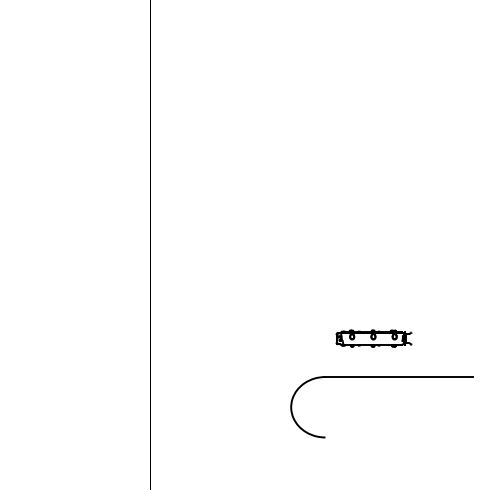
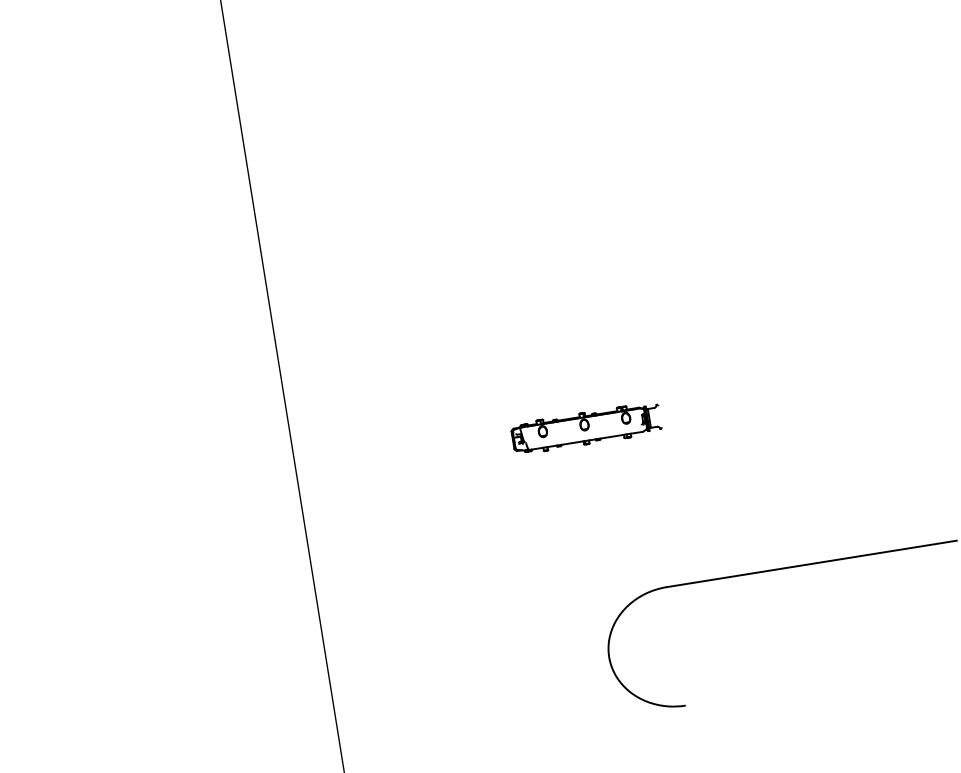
part: (373, 338) -> (585, 428), moved

